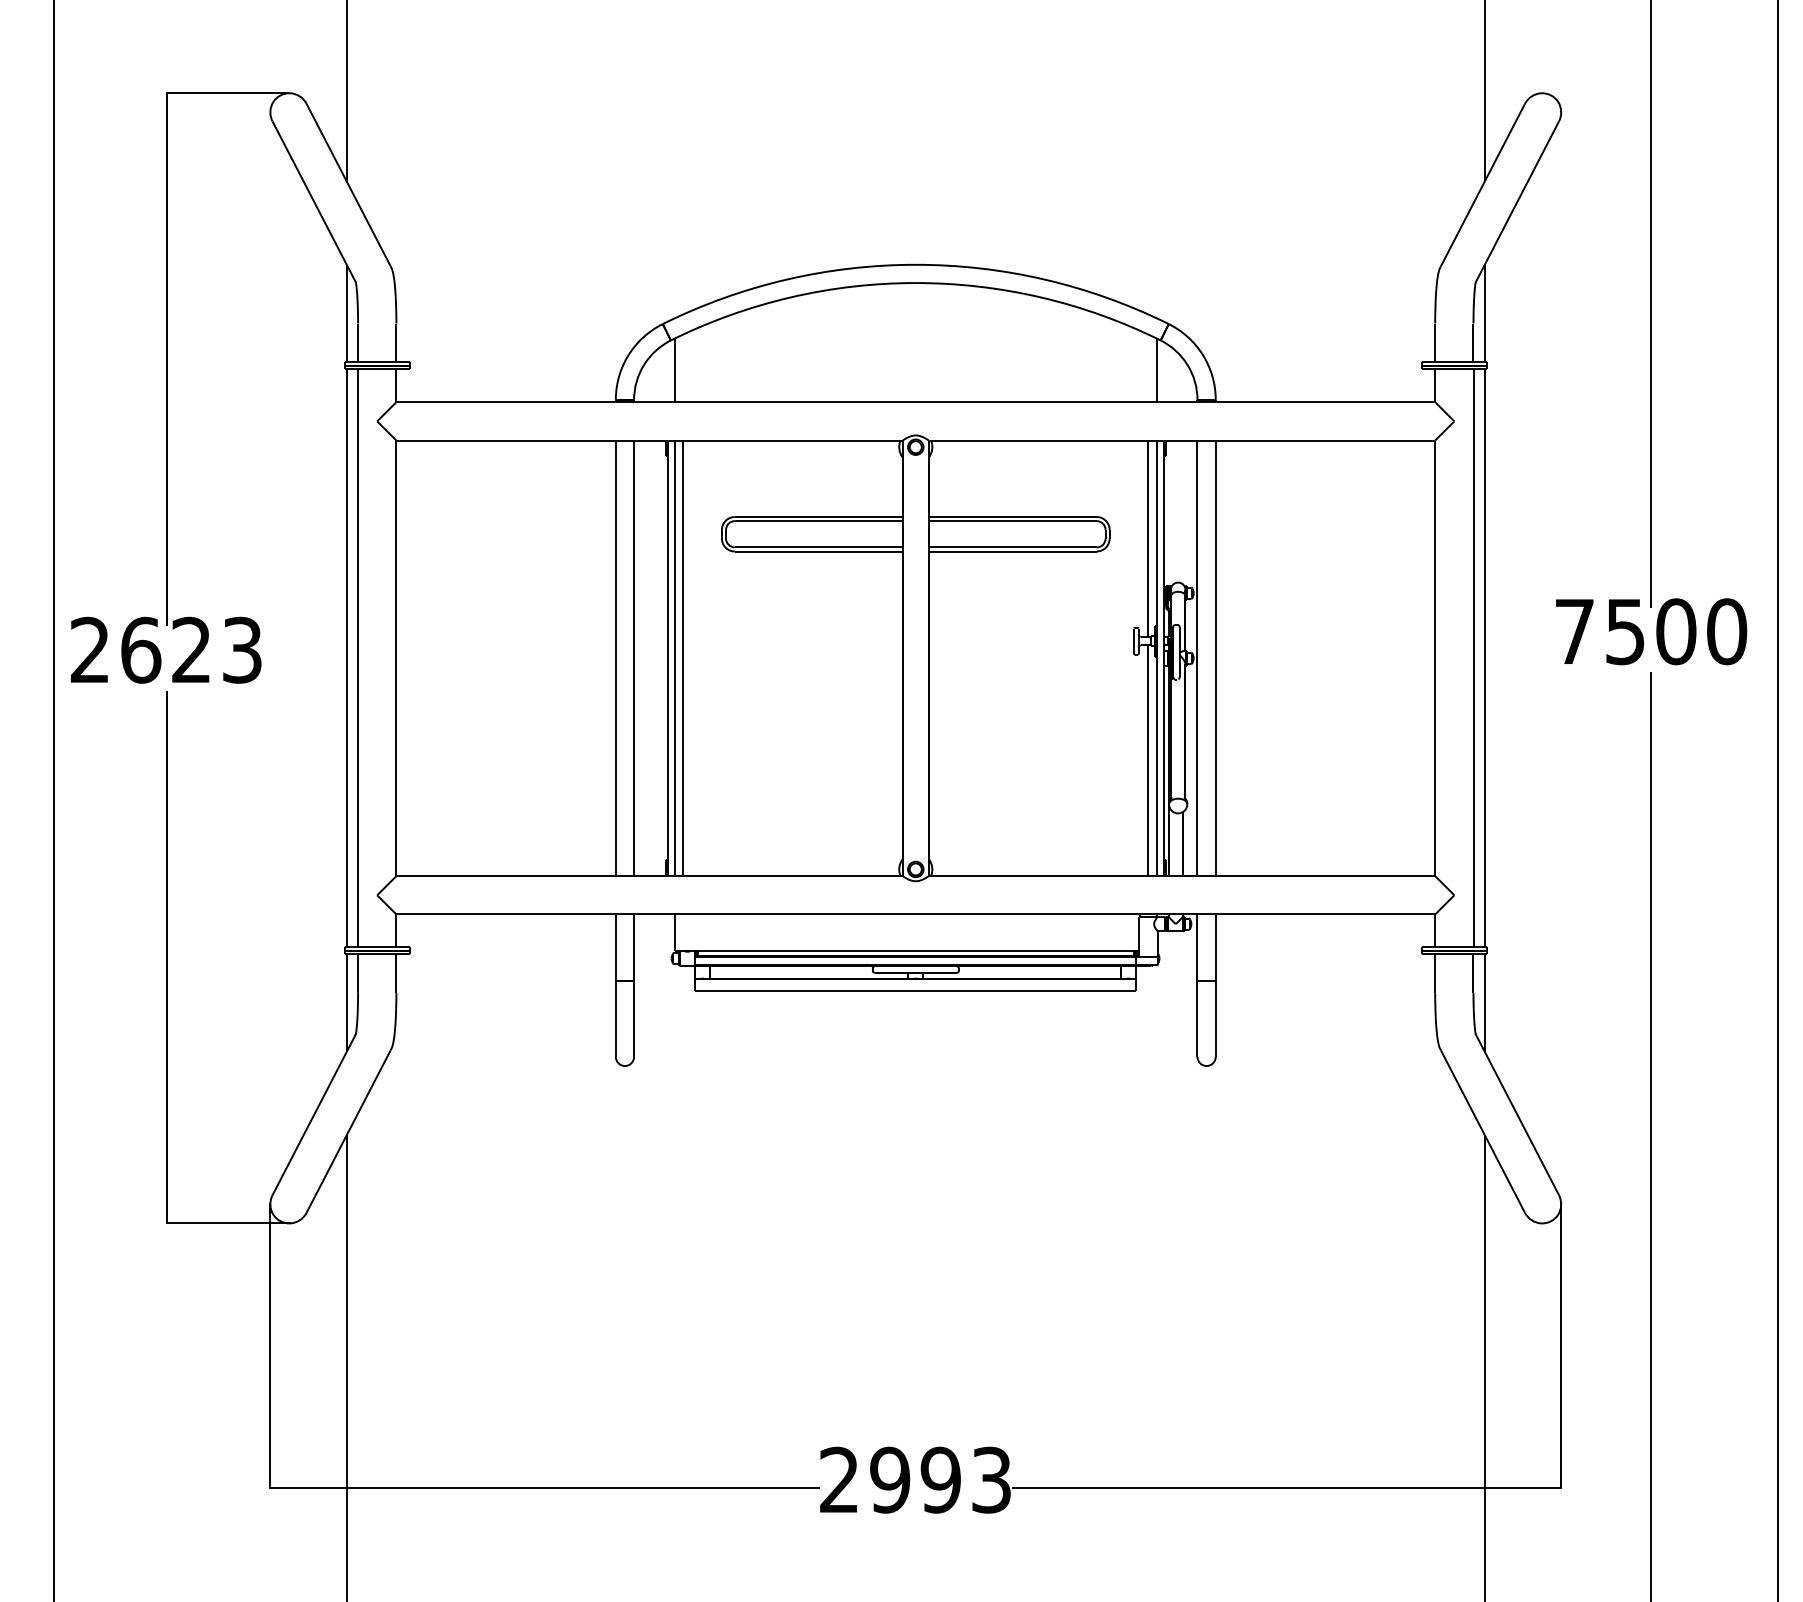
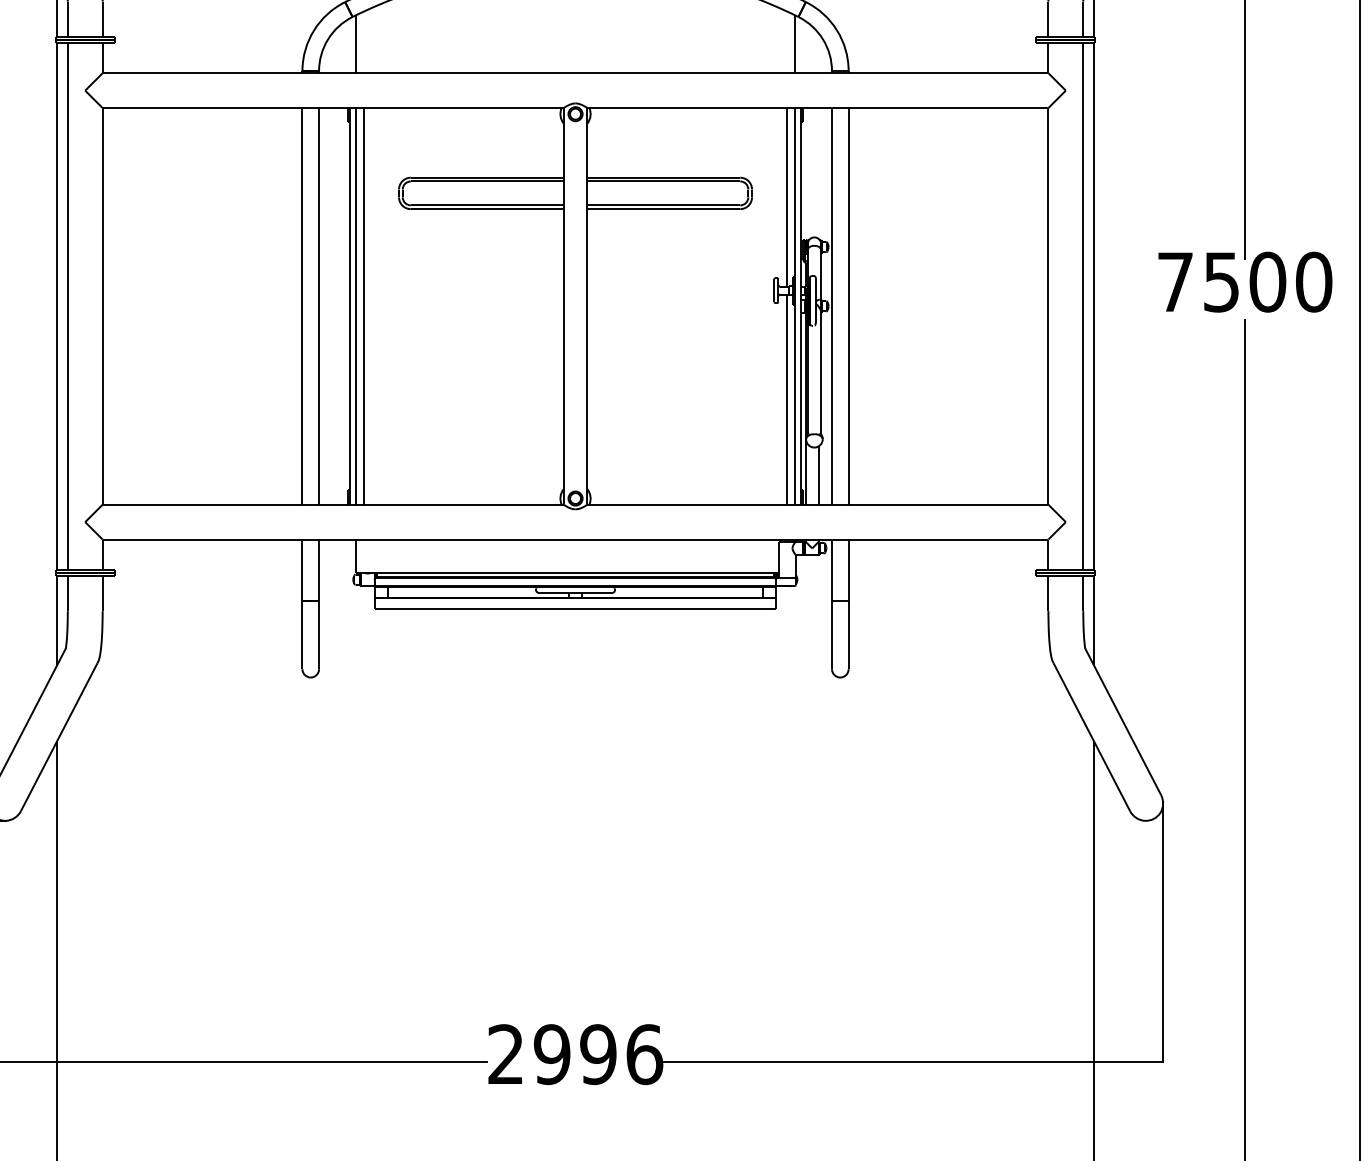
text: (992, 1479) -> (645, 1053), 2993 -> 2996

